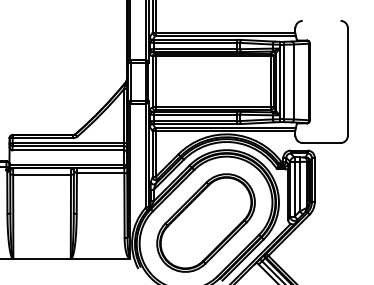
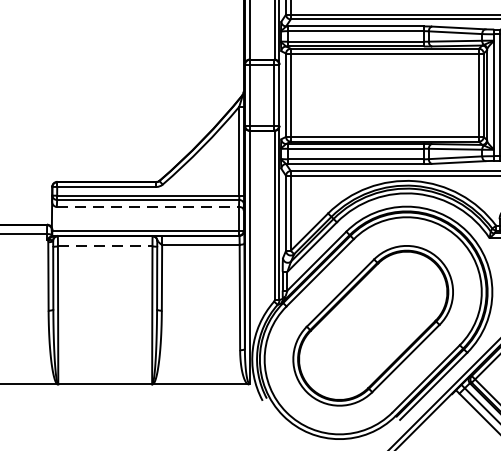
line: (68, 150) -> (148, 207), solid -> dashed
line: (42, 174) -> (105, 246), solid -> dashed

